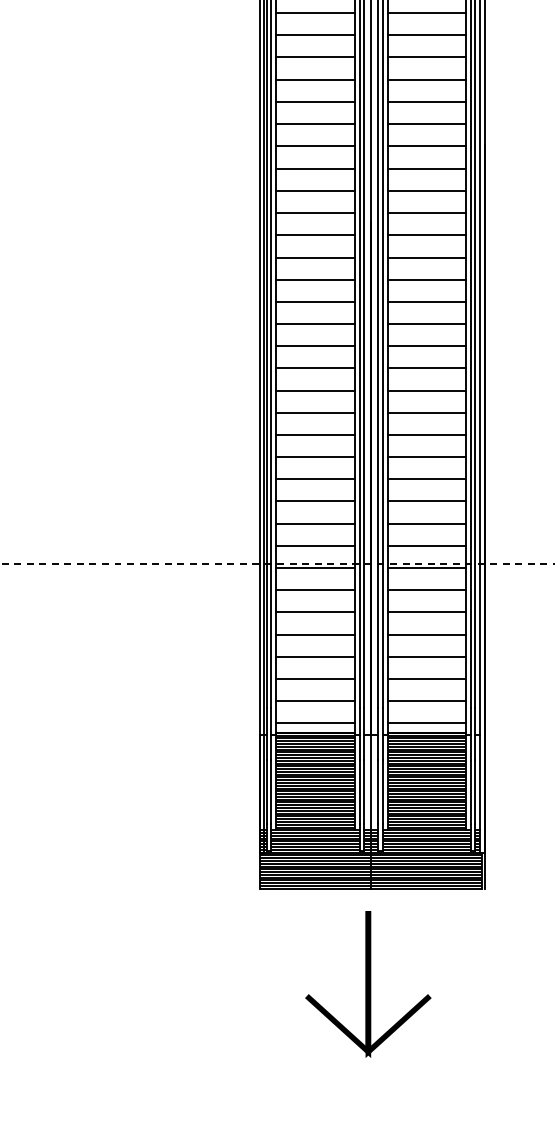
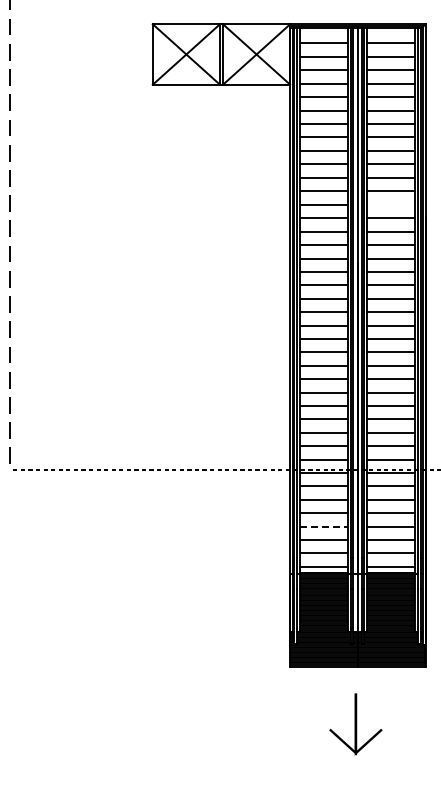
line: (425, 123) -> (390, 204), removed
line: (314, 656) -> (323, 526), solid -> dashed
part: (367, 984) -> (355, 724), size x0.7

